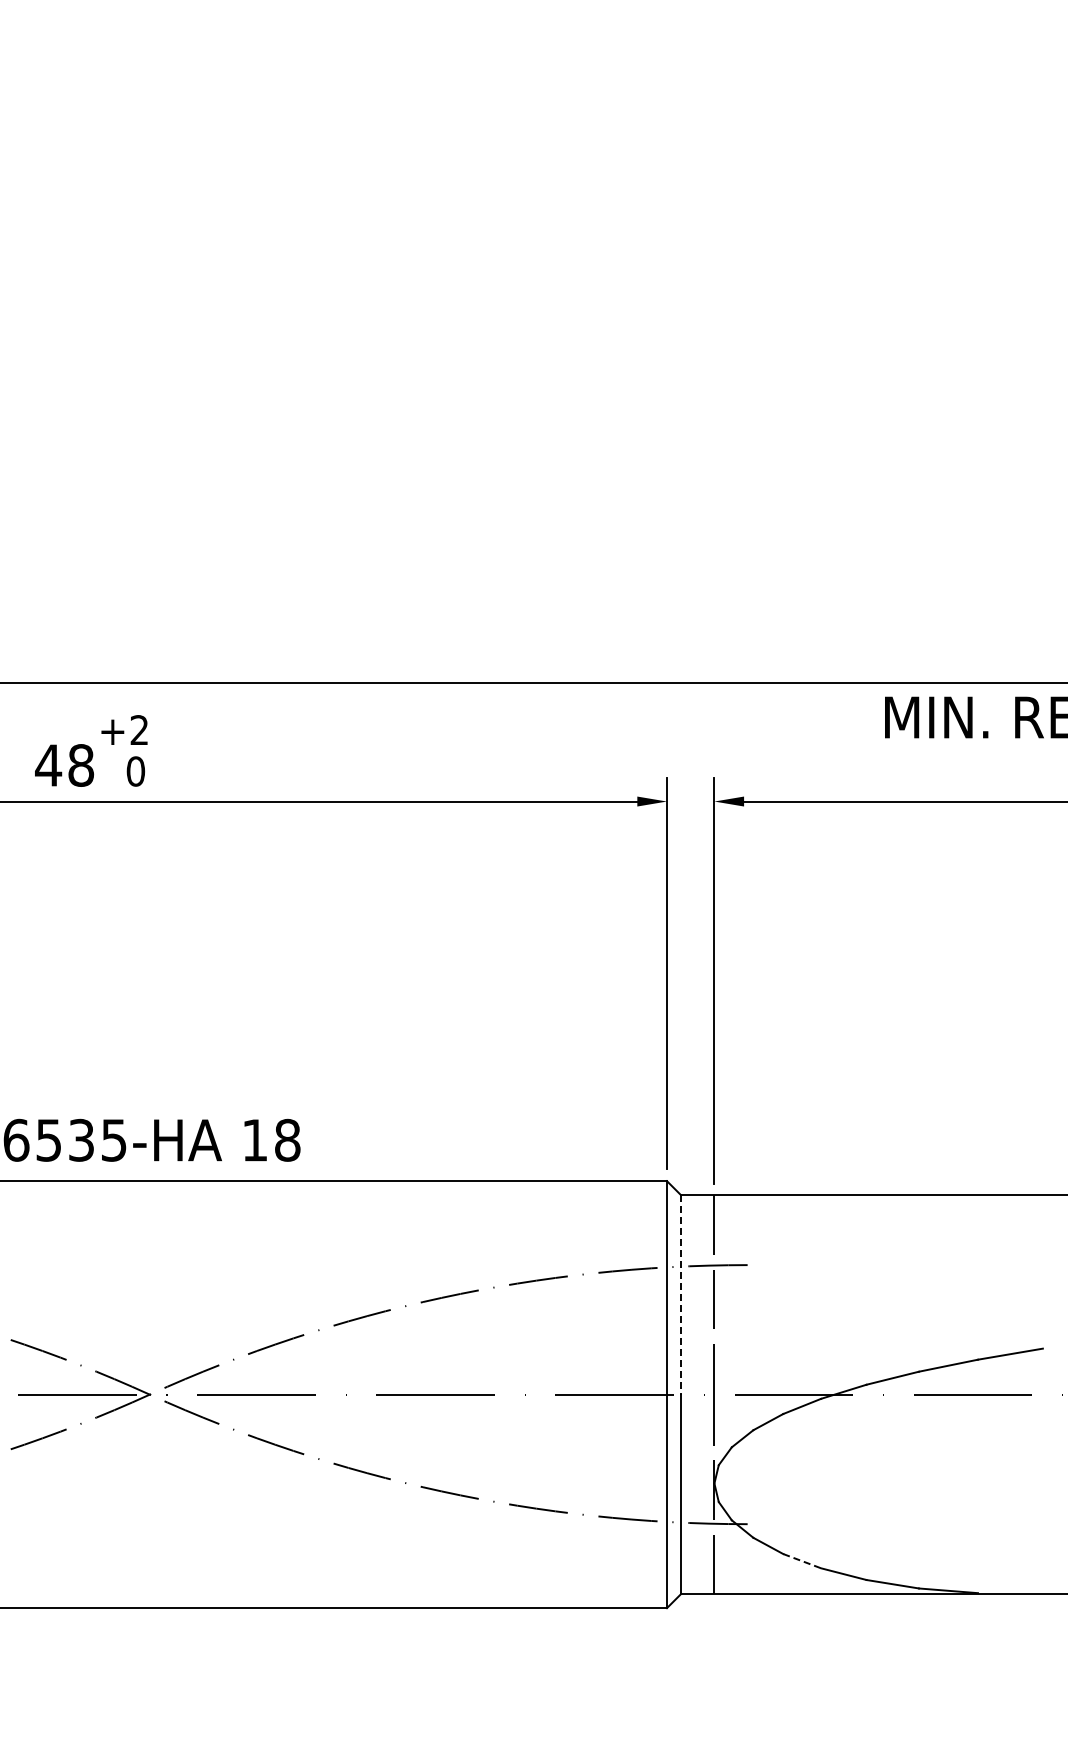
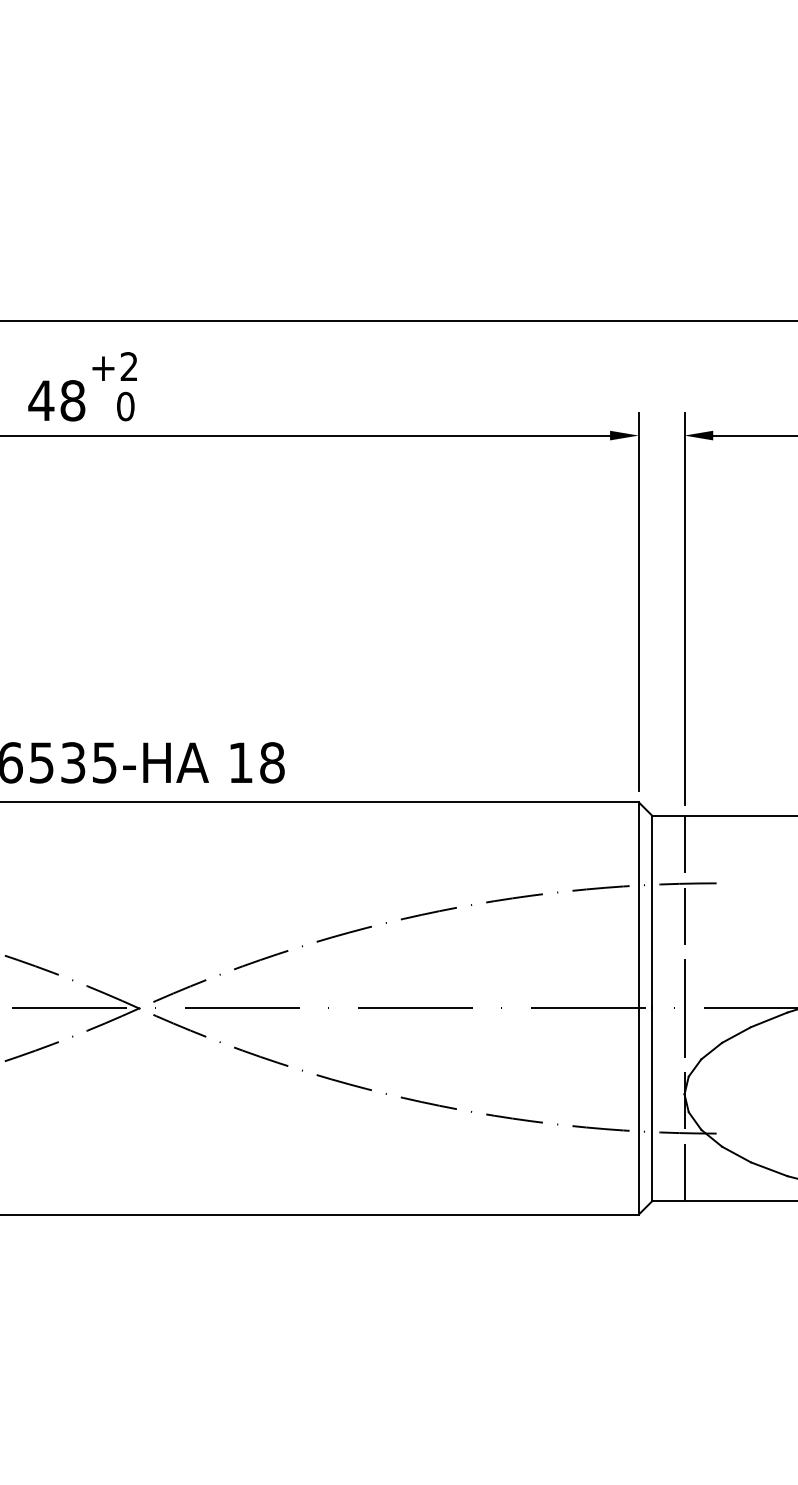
line: (681, 1295) -> (652, 912), dashed -> solid
line: (802, 1561) -> (769, 1169), dashed -> solid

